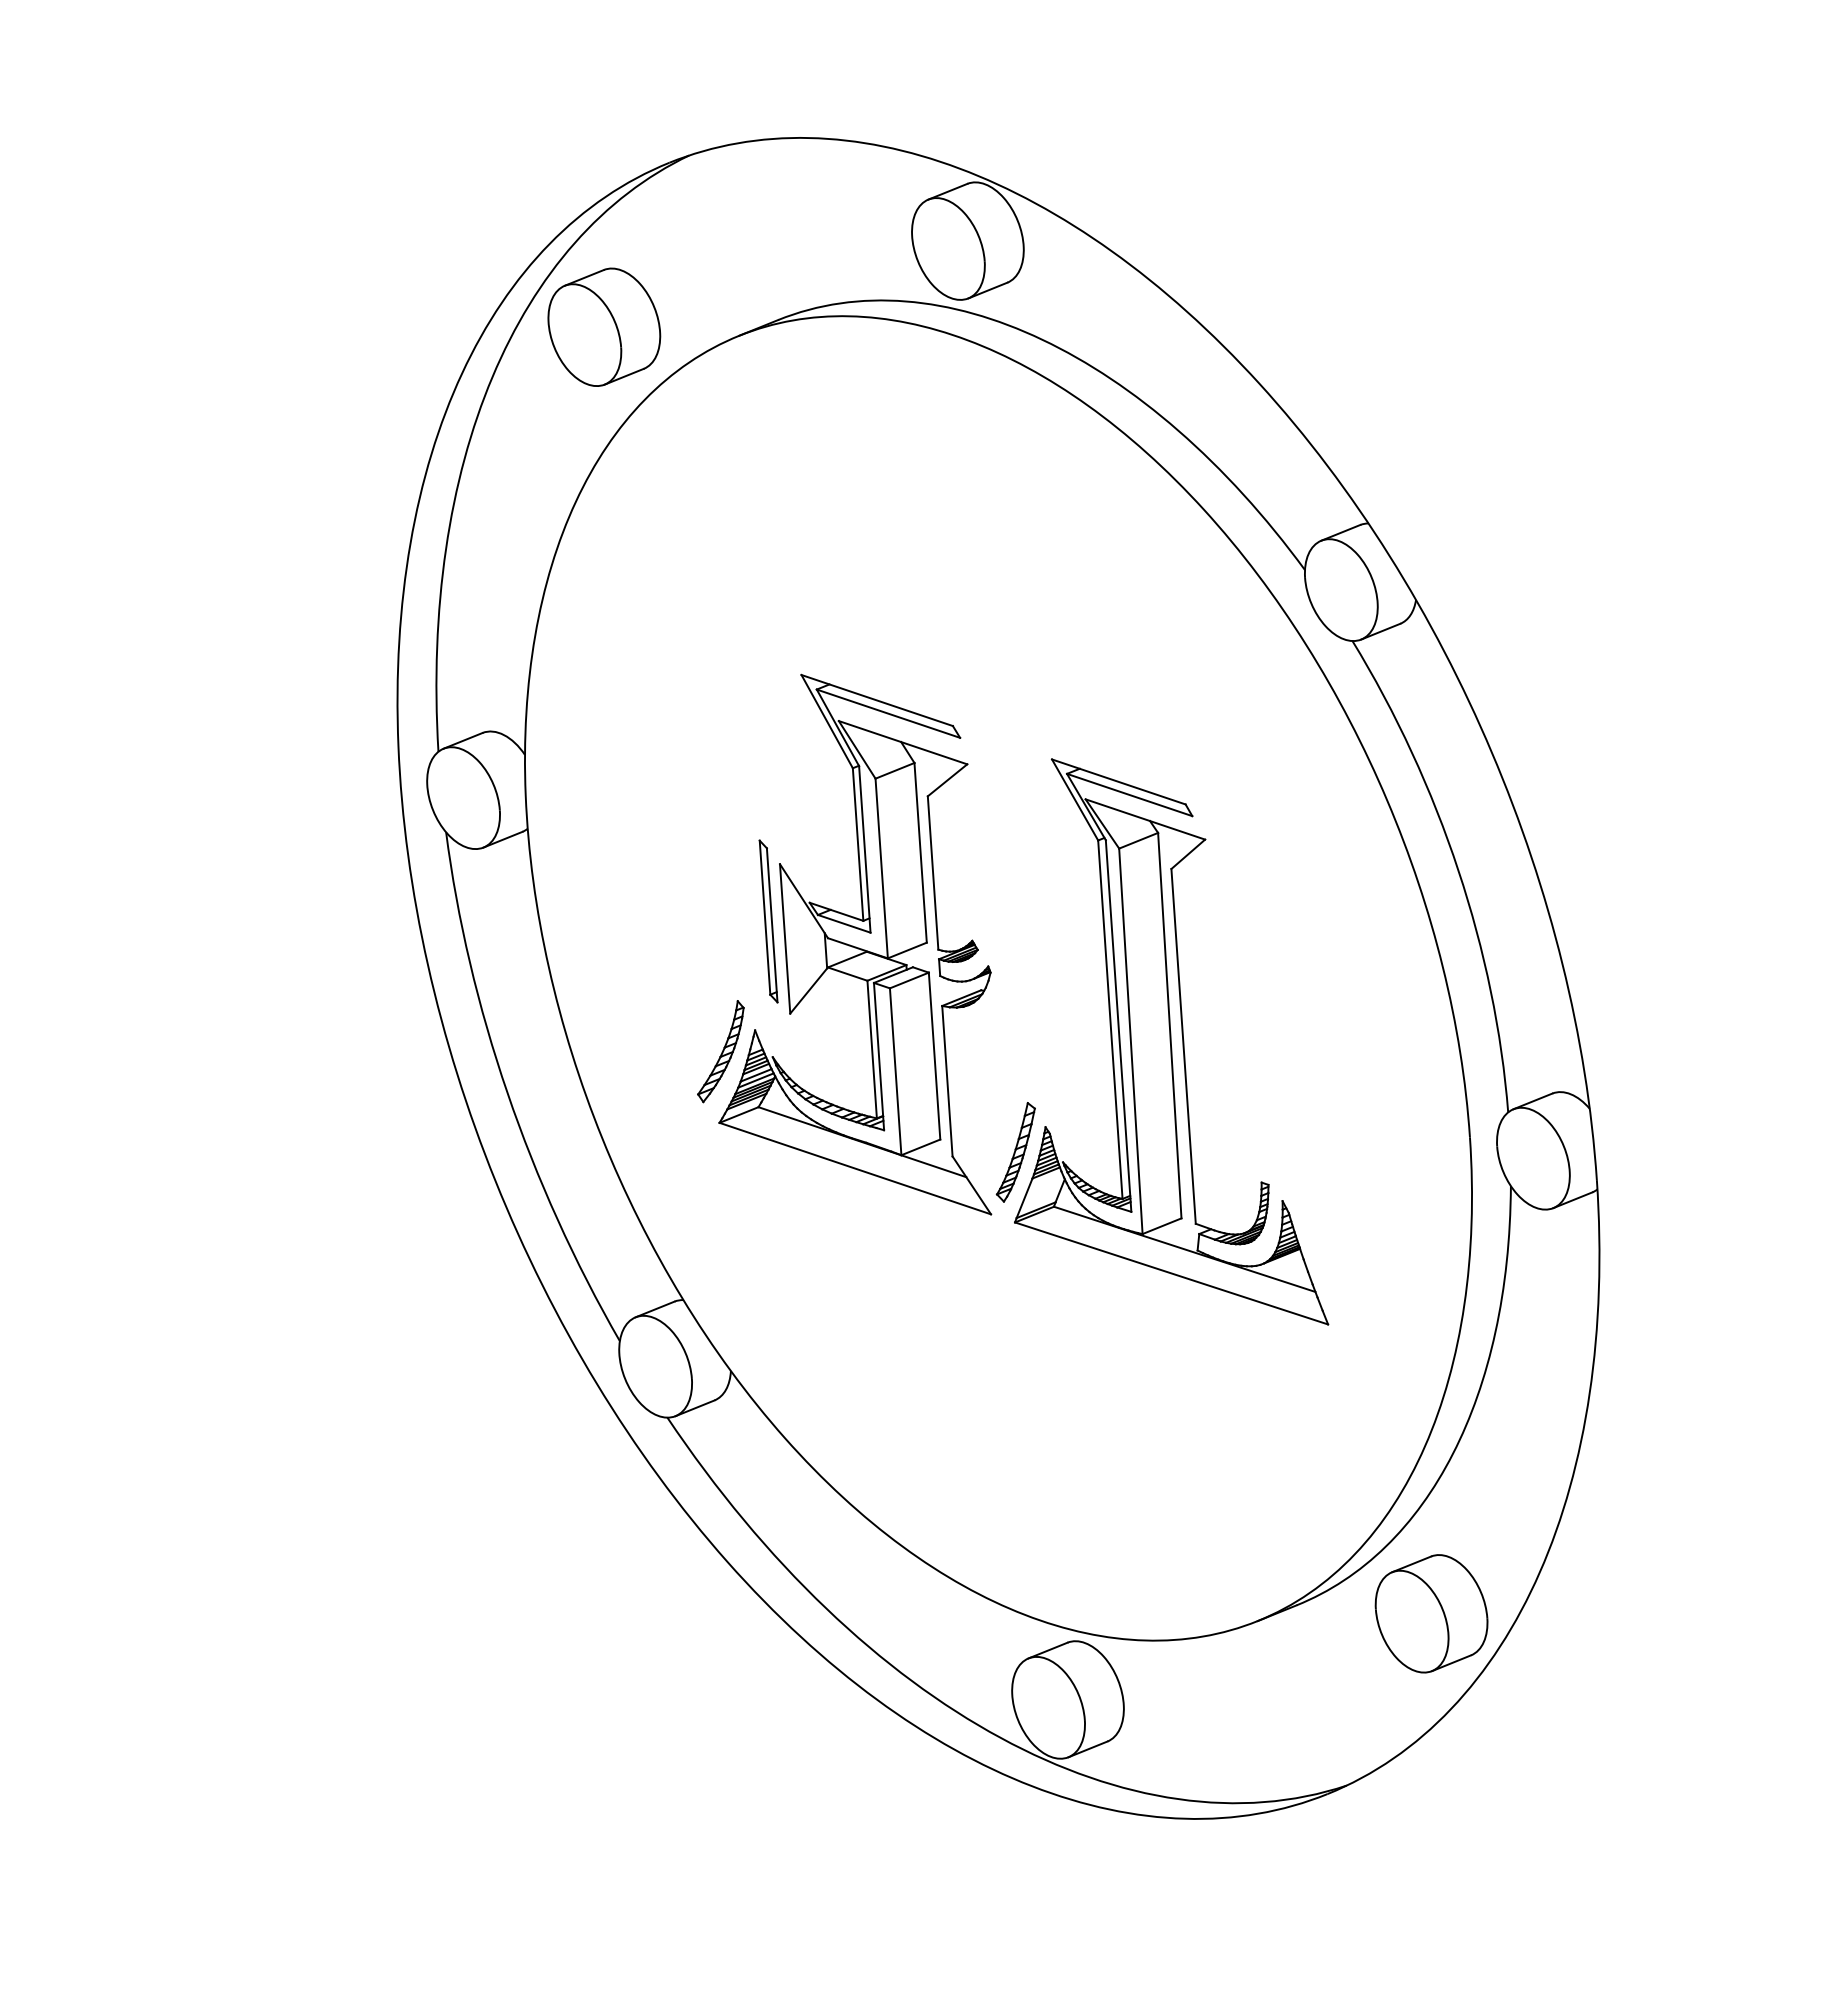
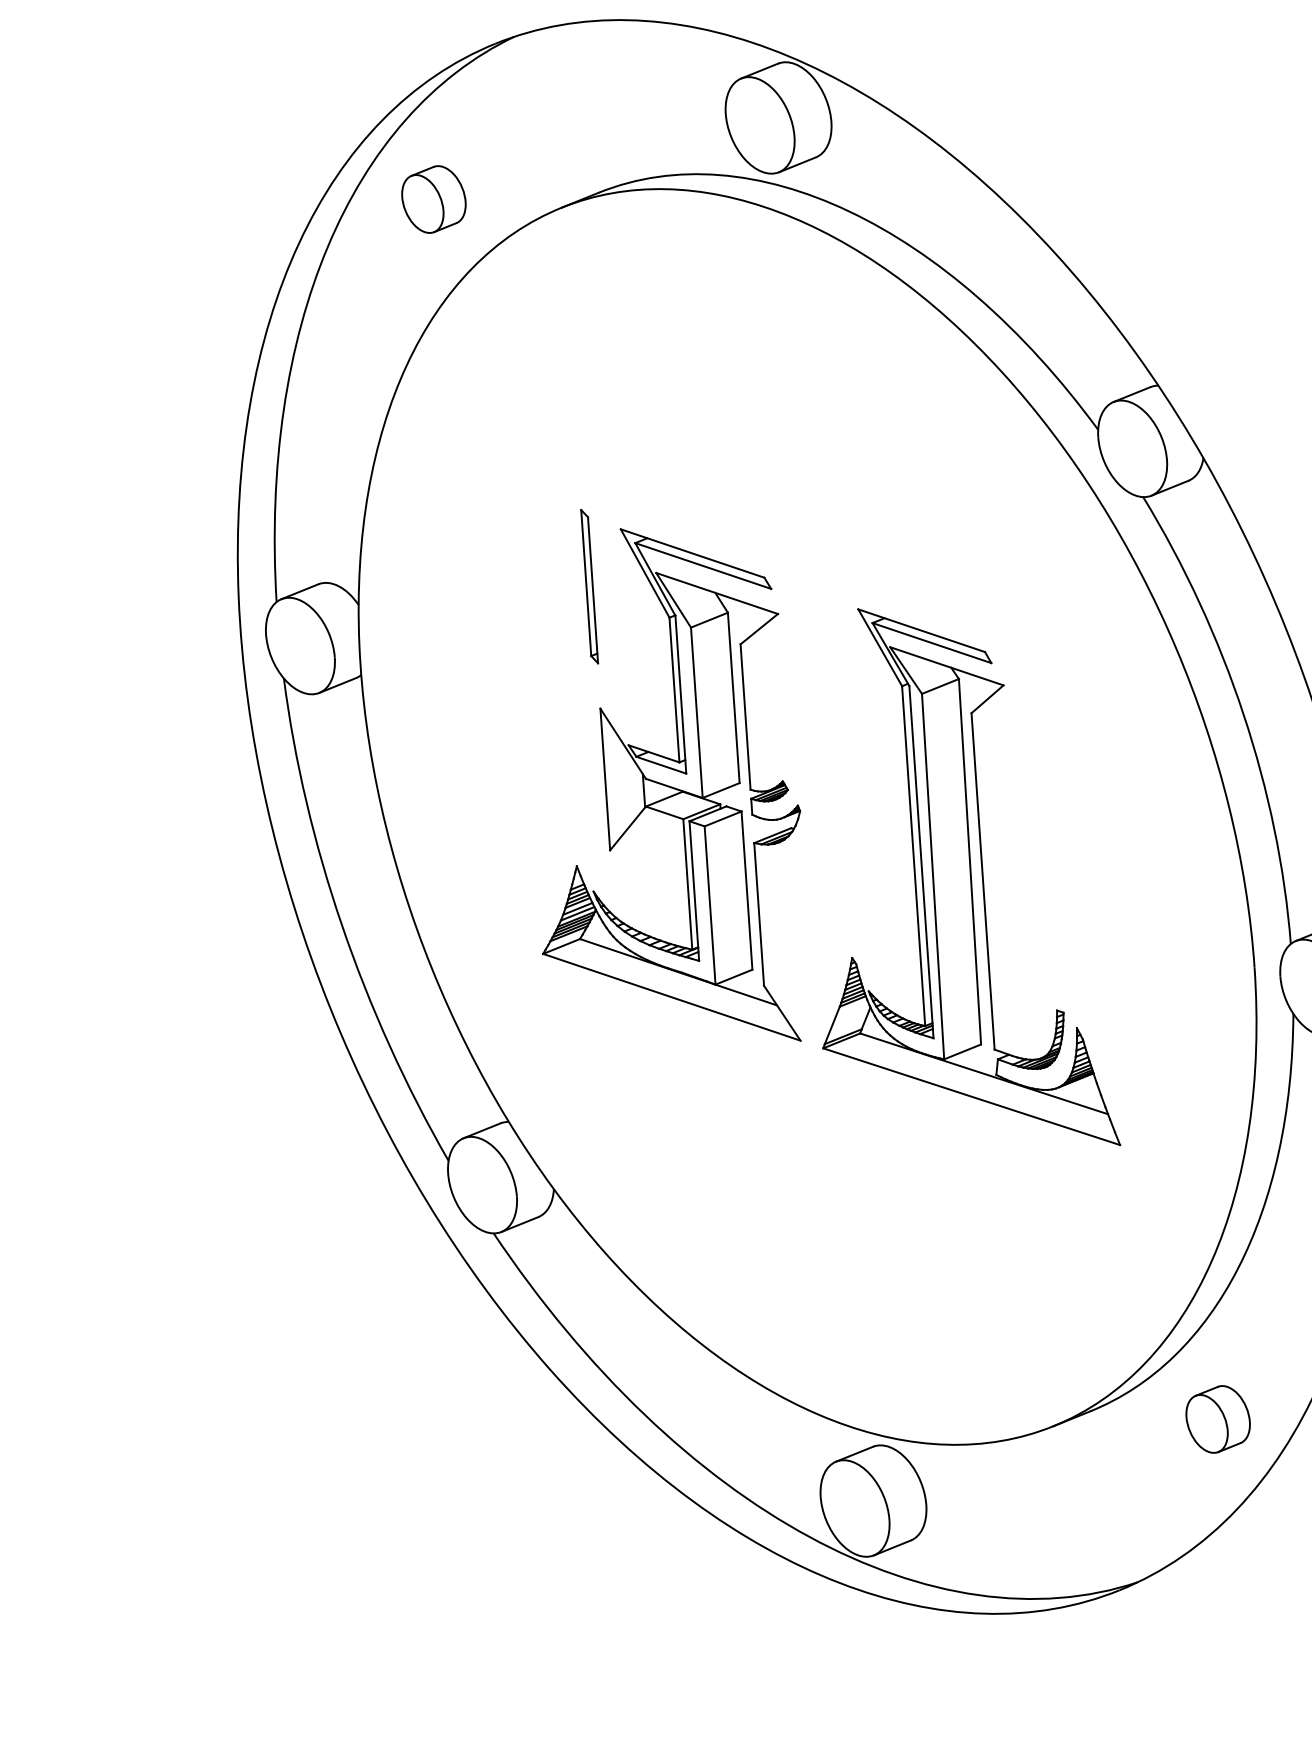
part: (604, 326) -> (434, 198), size x0.6
part: (768, 921) -> (589, 586), moved
part: (720, 1051) -> (544, 886), removed
part: (1015, 1152) -> (823, 982), removed
part: (1431, 1613) -> (1218, 1419), size x0.6

